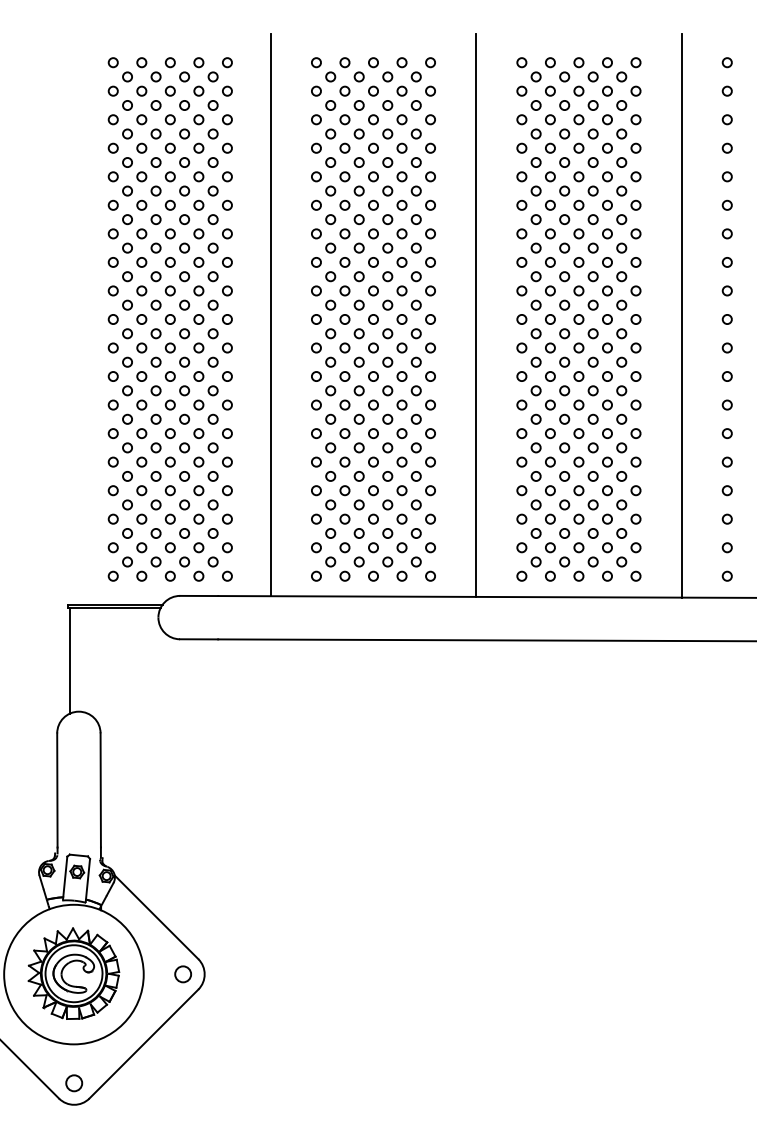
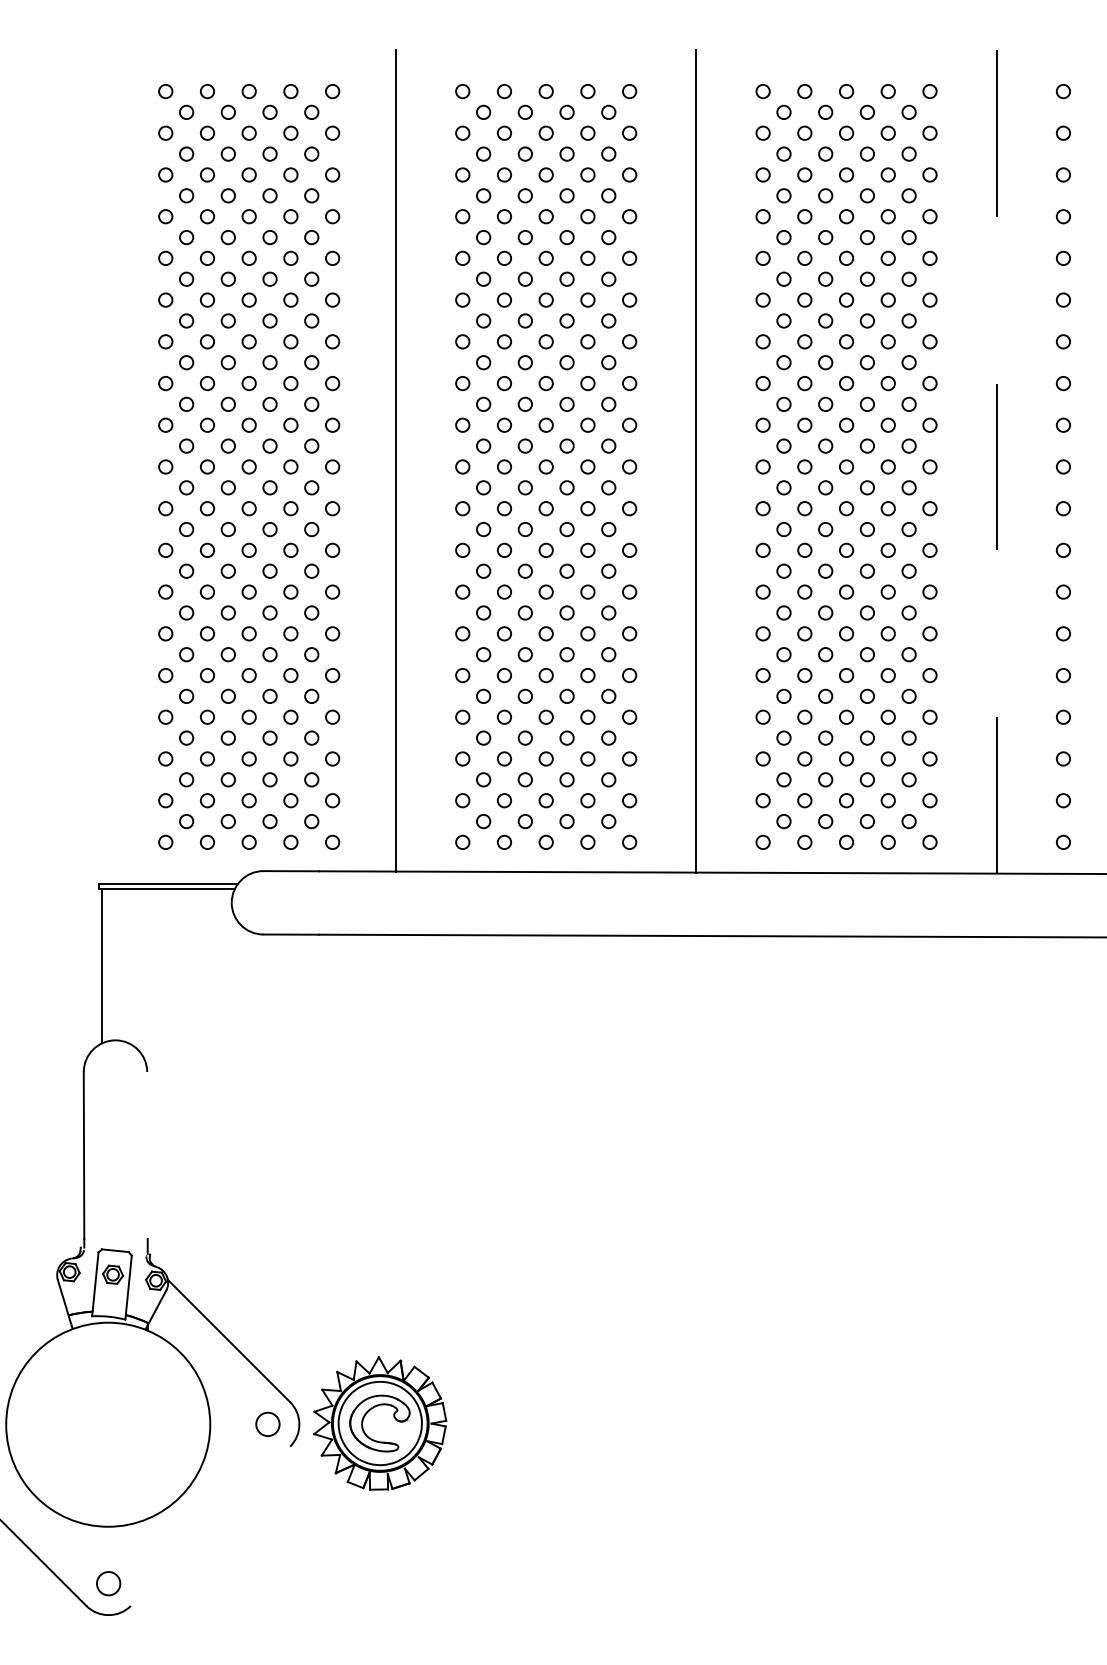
line: (681, 315) -> (996, 461), solid -> dashed
line: (100, 790) -> (147, 1155), removed
part: (73, 973) -> (379, 1423), moved
line: (143, 1043) -> (209, 1525), removed

